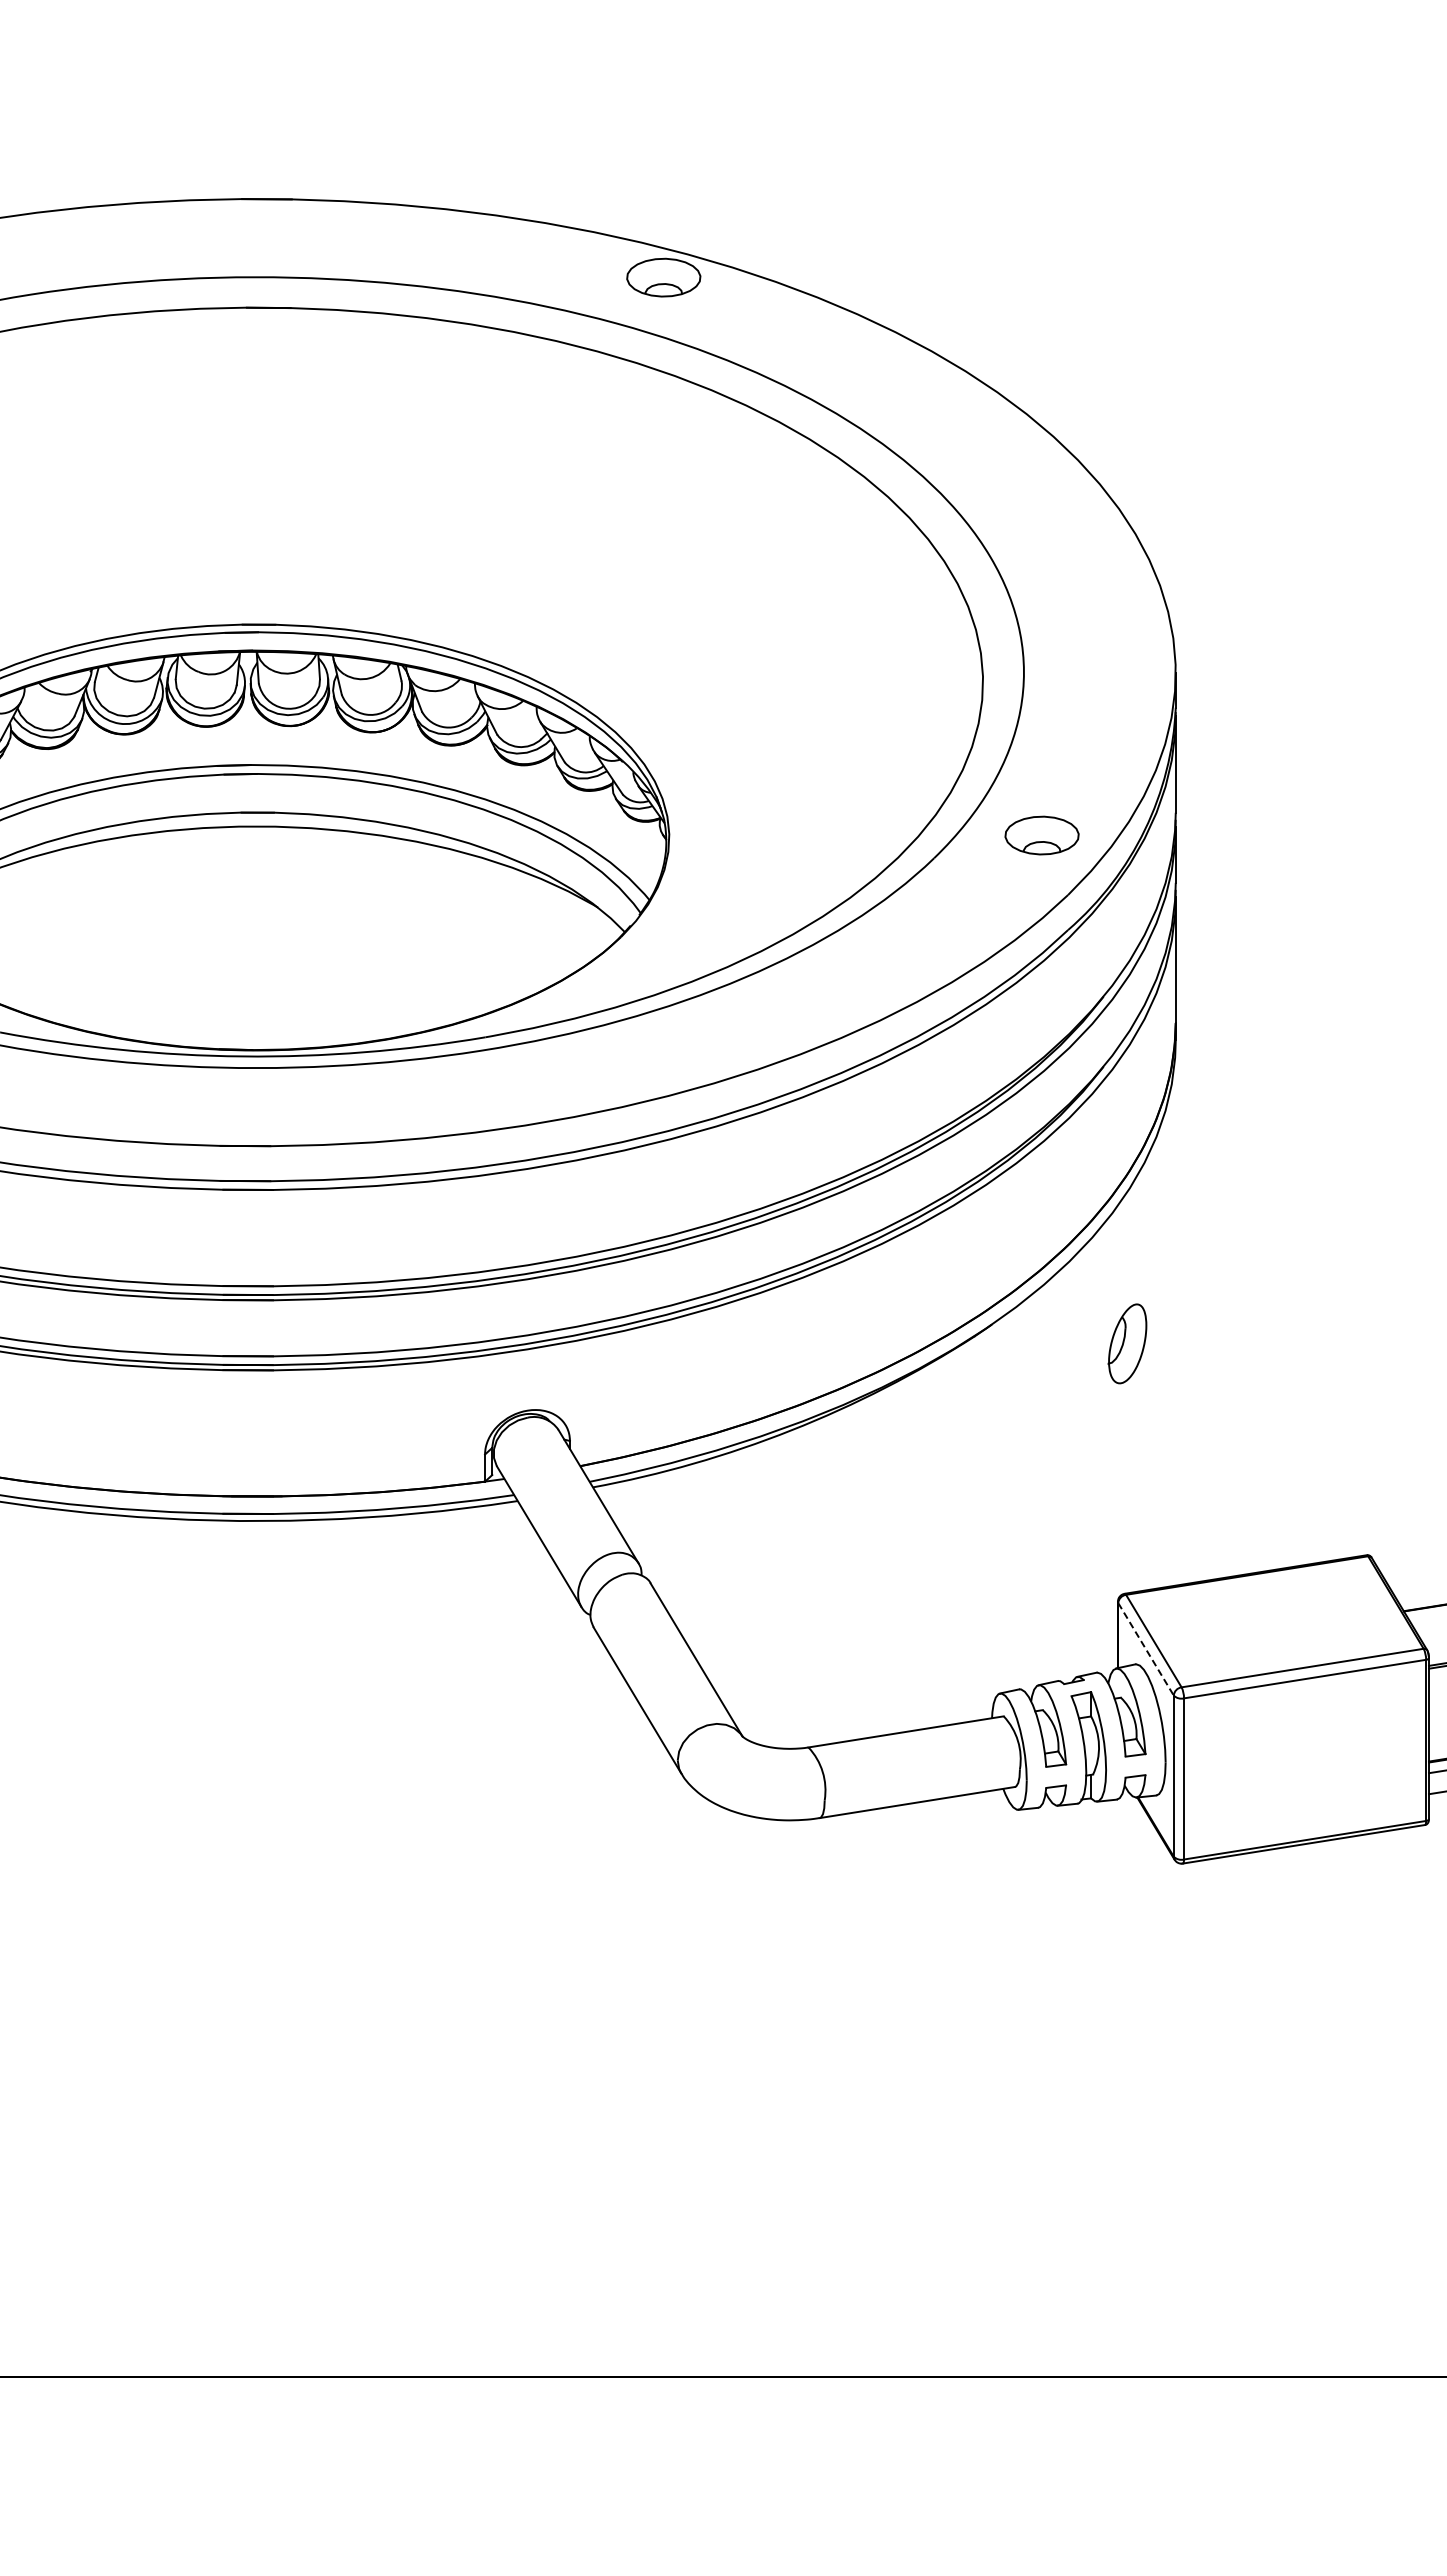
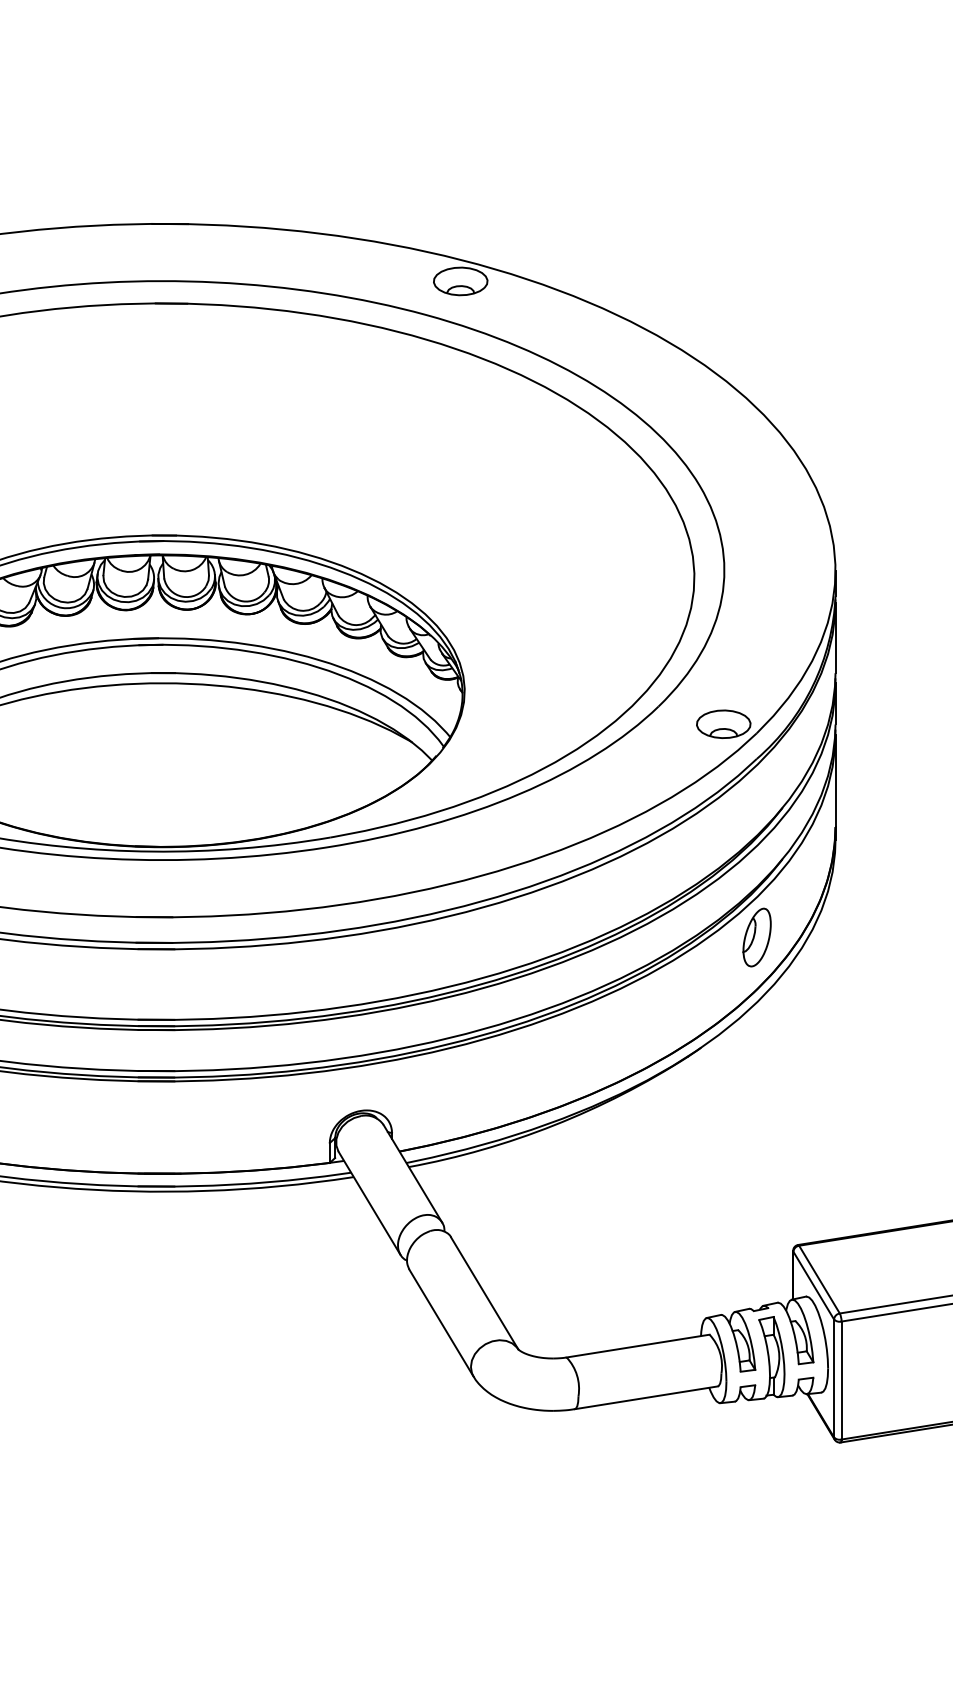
part: (1041, 835) -> (723, 724), moved
part: (1127, 1343) -> (756, 937), moved
line: (1146, 1649) -> (814, 1285), dashed -> solid

